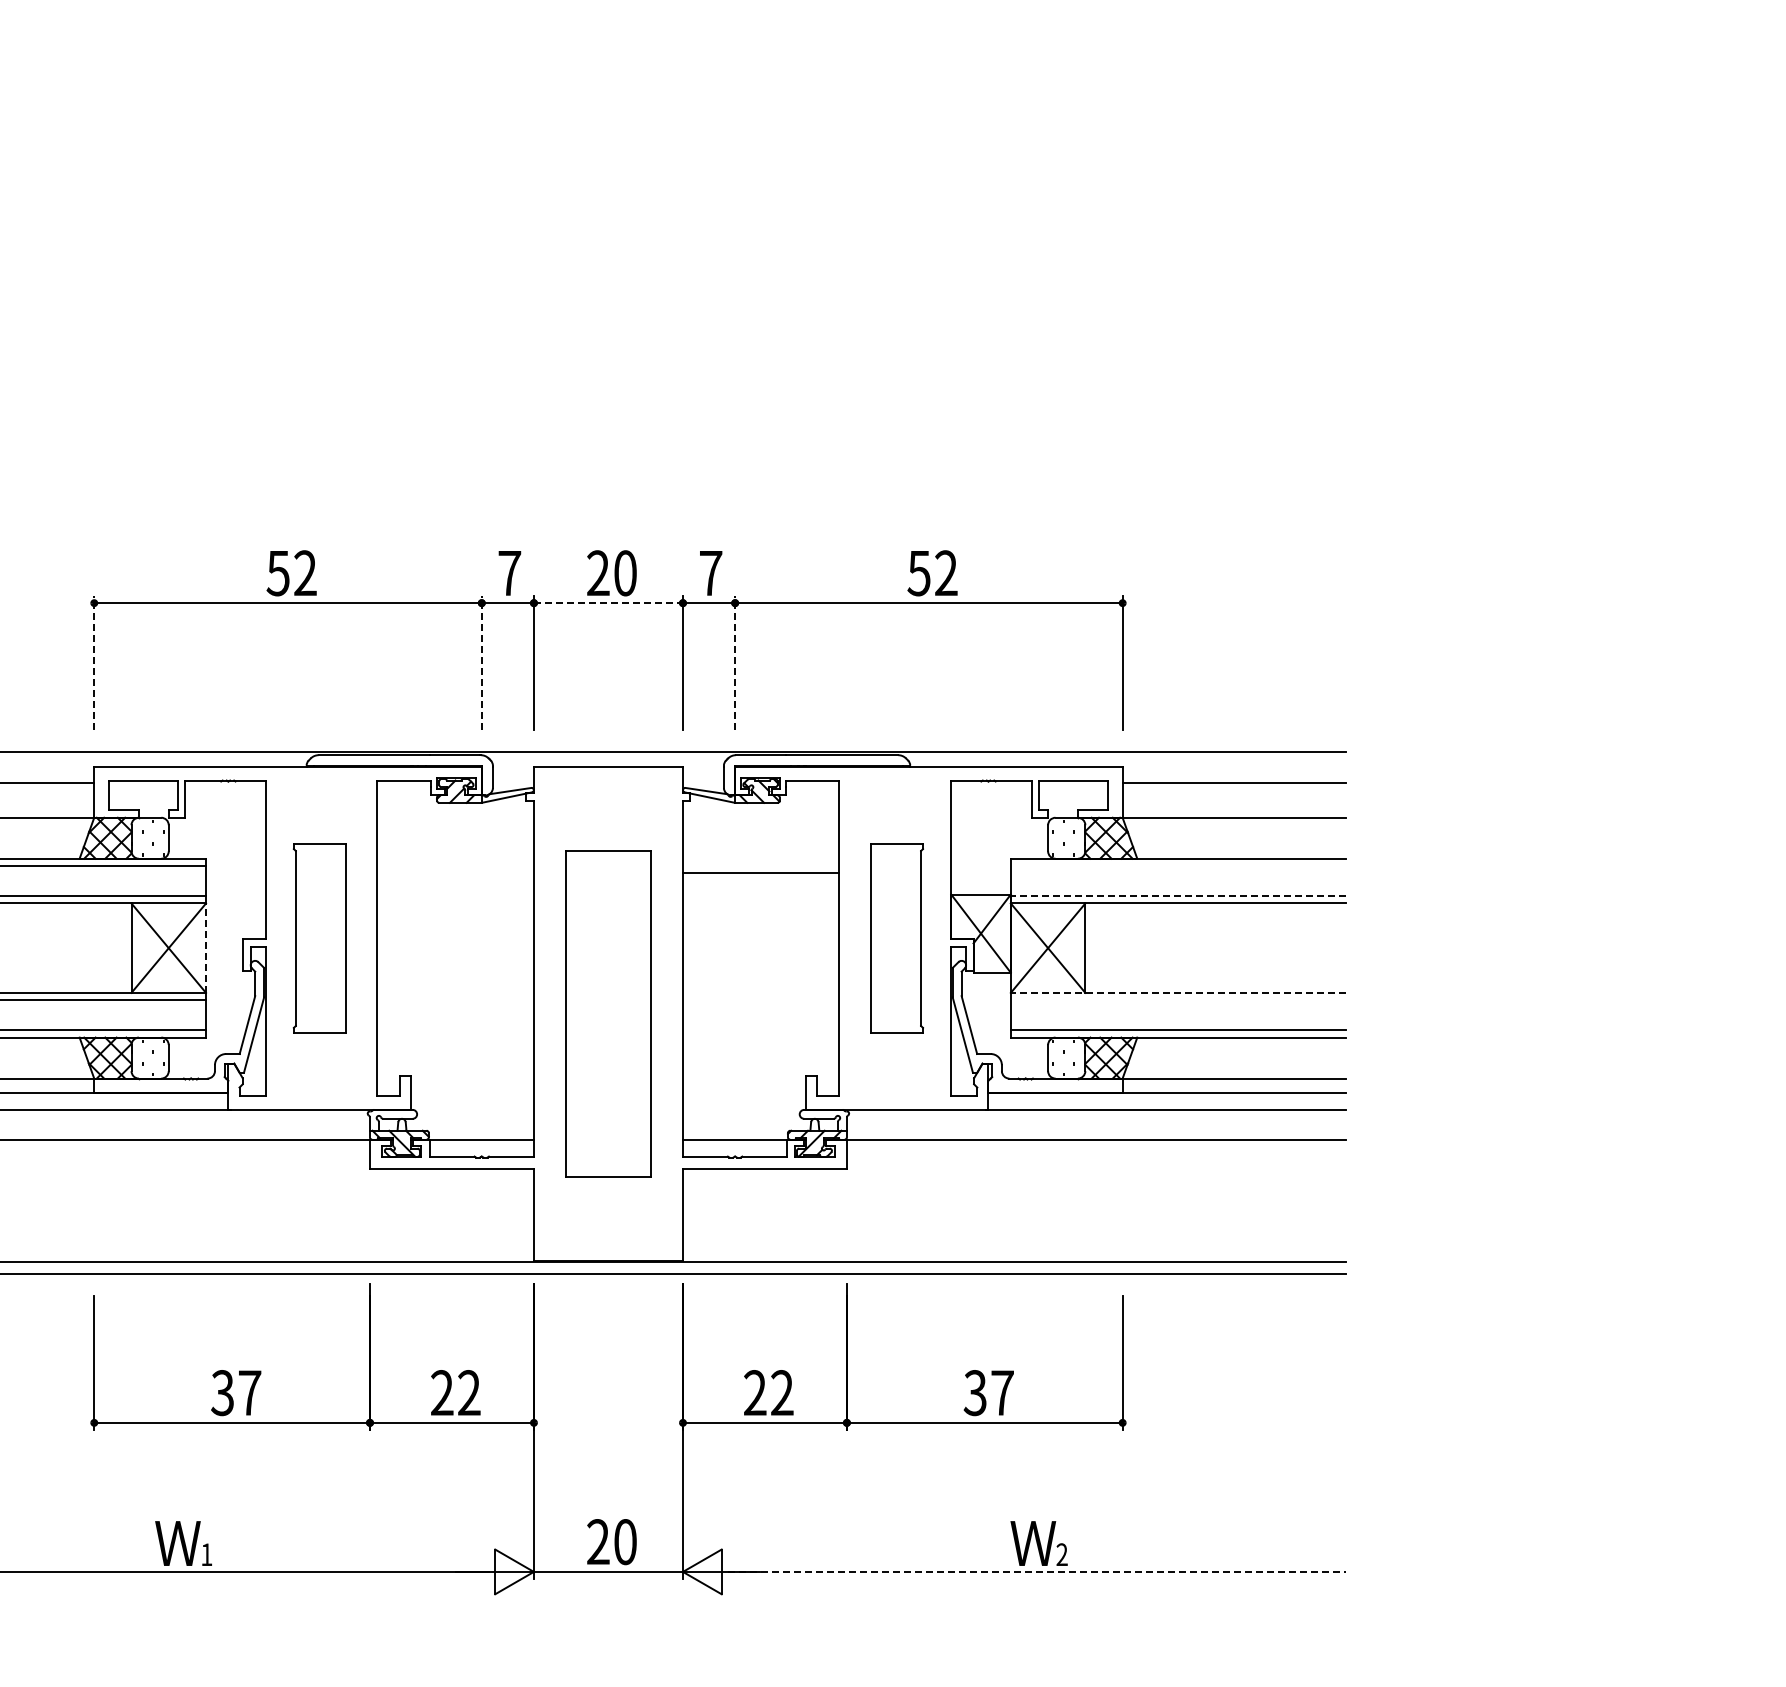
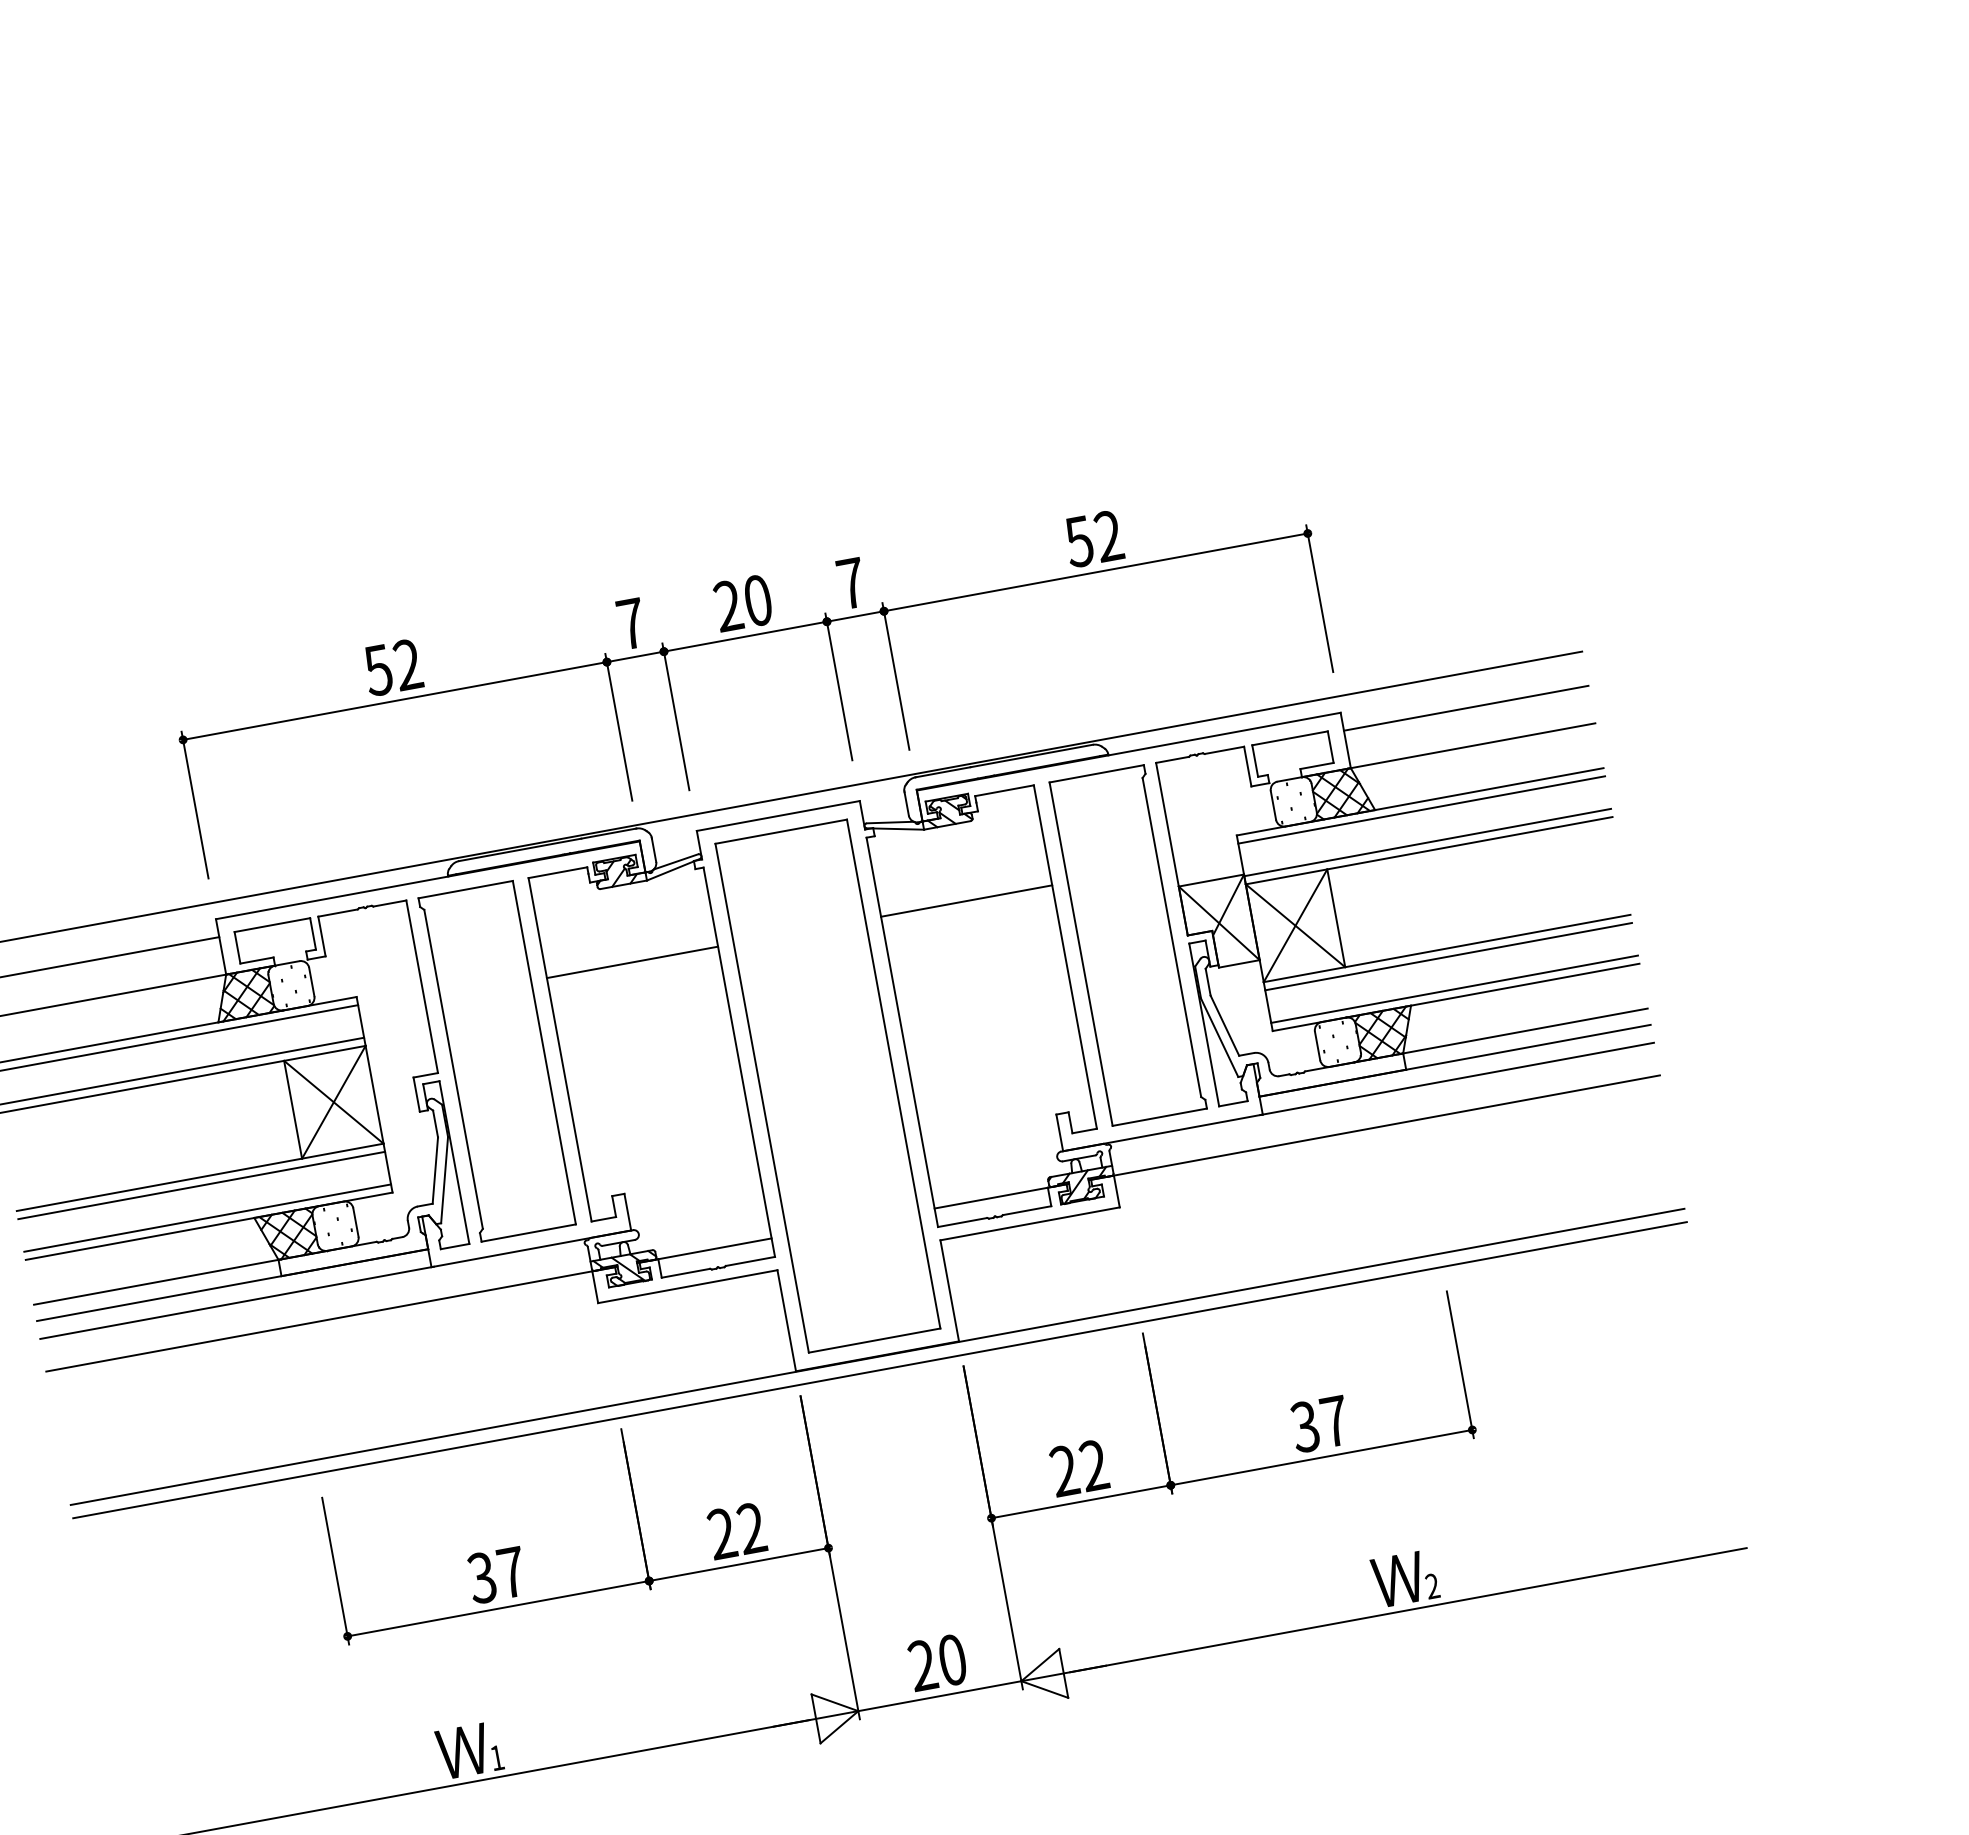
line: (608, 603) -> (745, 637), dashed -> solid
line: (94, 662) -> (195, 804), dashed -> solid
line: (481, 662) -> (618, 727), dashed -> solid
line: (735, 662) -> (896, 676), dashed -> solid
line: (1178, 866) -> (1421, 810), added
line: (455, 872) -> (632, 961), added
line: (1178, 896) -> (1427, 843), dashed -> solid
part: (319, 938) -> (496, 1061), size x1.67
part: (897, 938) -> (1128, 945), size x1.67
line: (206, 948) -> (375, 1095), dashed -> solid
line: (1178, 992) -> (1447, 948), dashed -> solid
line: (1178, 1000) -> (1448, 956), added
part: (608, 1013) -> (827, 1085), size x1.43
line: (1037, 1571) -> (1409, 1609), dashed -> solid

